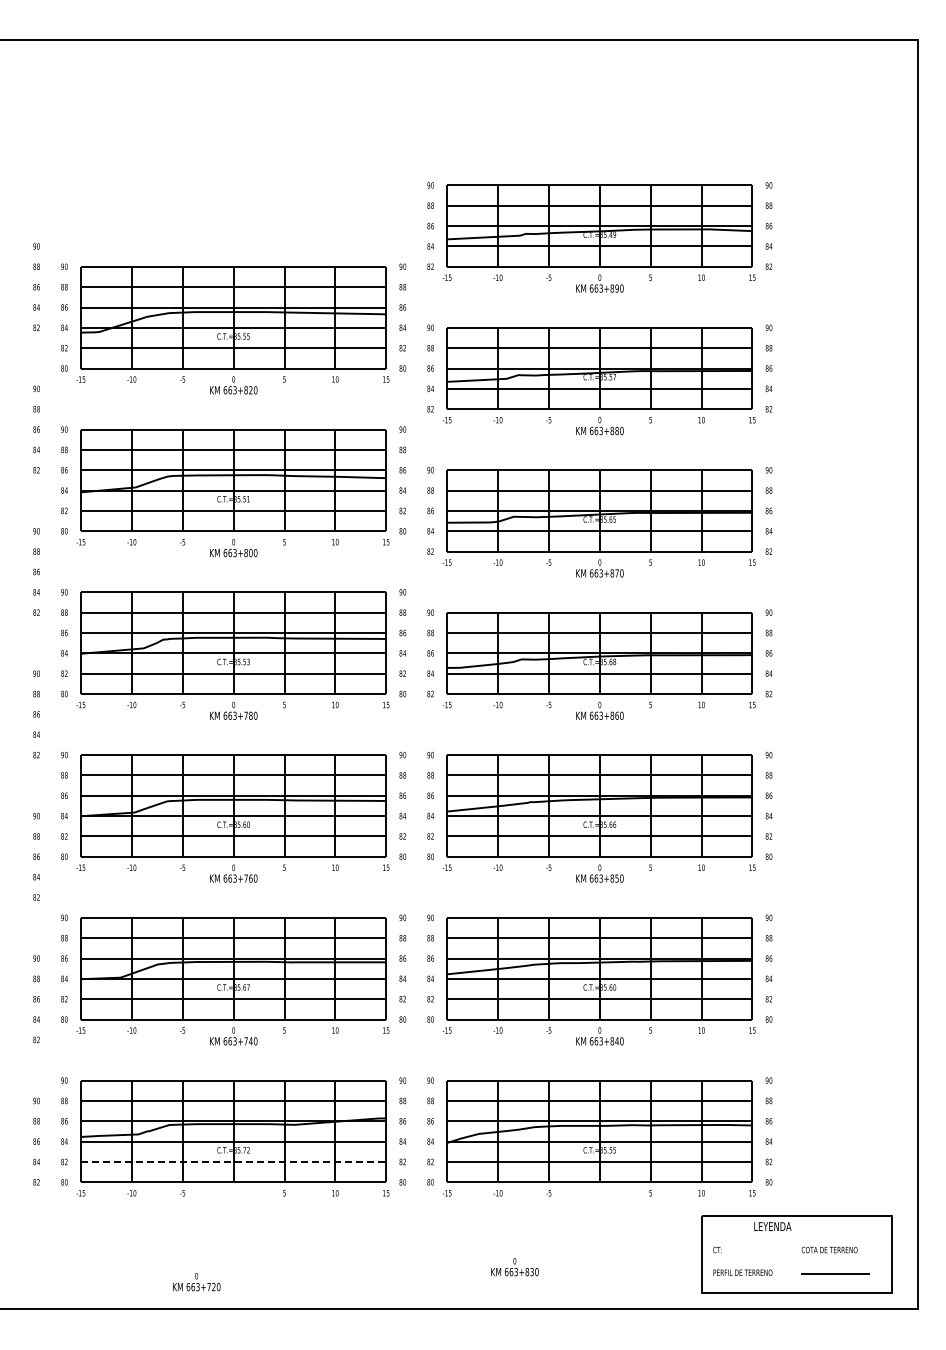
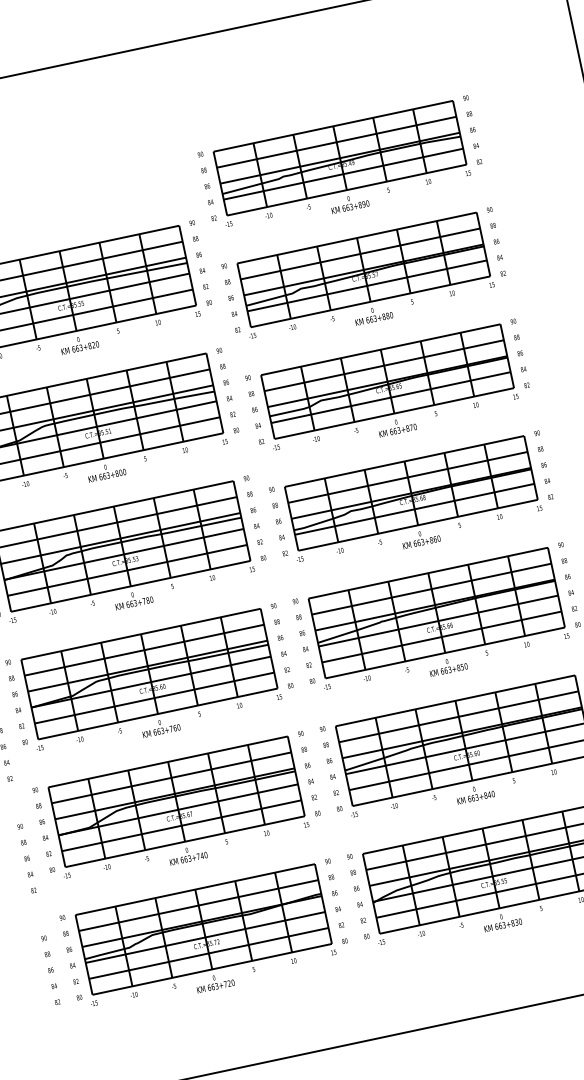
line: (233, 1162) -> (208, 953), dashed -> solid
text: (514, 1267) -> (502, 921), moved
text: (196, 1282) -> (214, 982), moved

